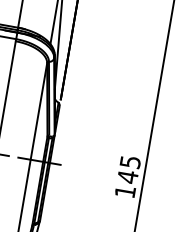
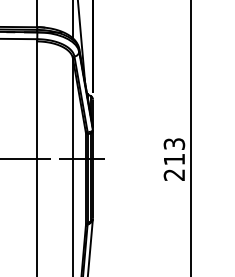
text: (127, 176) -> (173, 159), 145 -> 213

